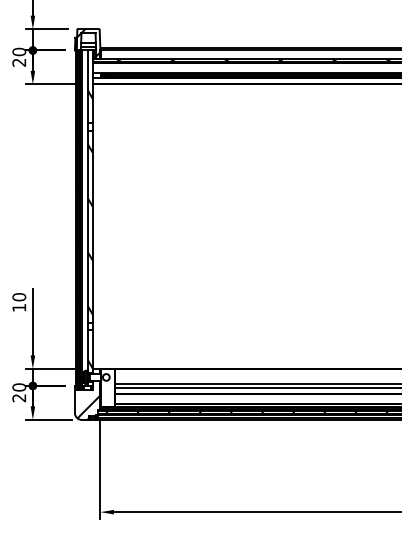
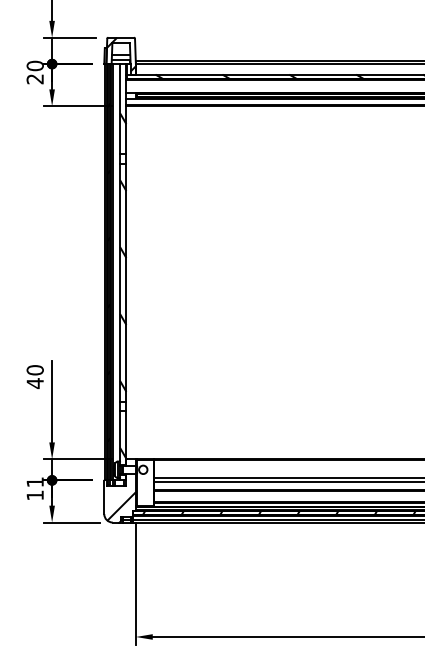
text: (19, 307) -> (35, 383), 10 -> 40
text: (19, 392) -> (35, 488), 20 -> 11

